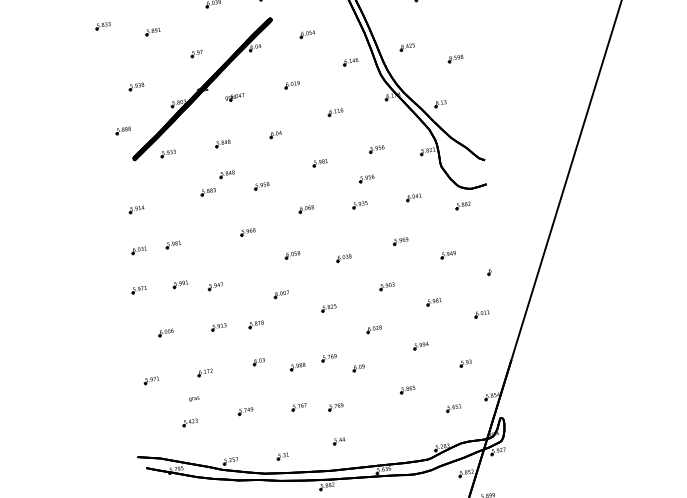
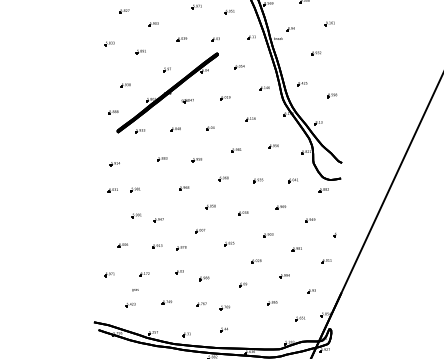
part: (226, 174) -> (175, 149), removed
part: (366, 178) -> (264, 164), removed
part: (138, 289) -> (109, 215), removed
part: (328, 357) -> (224, 275), removed

